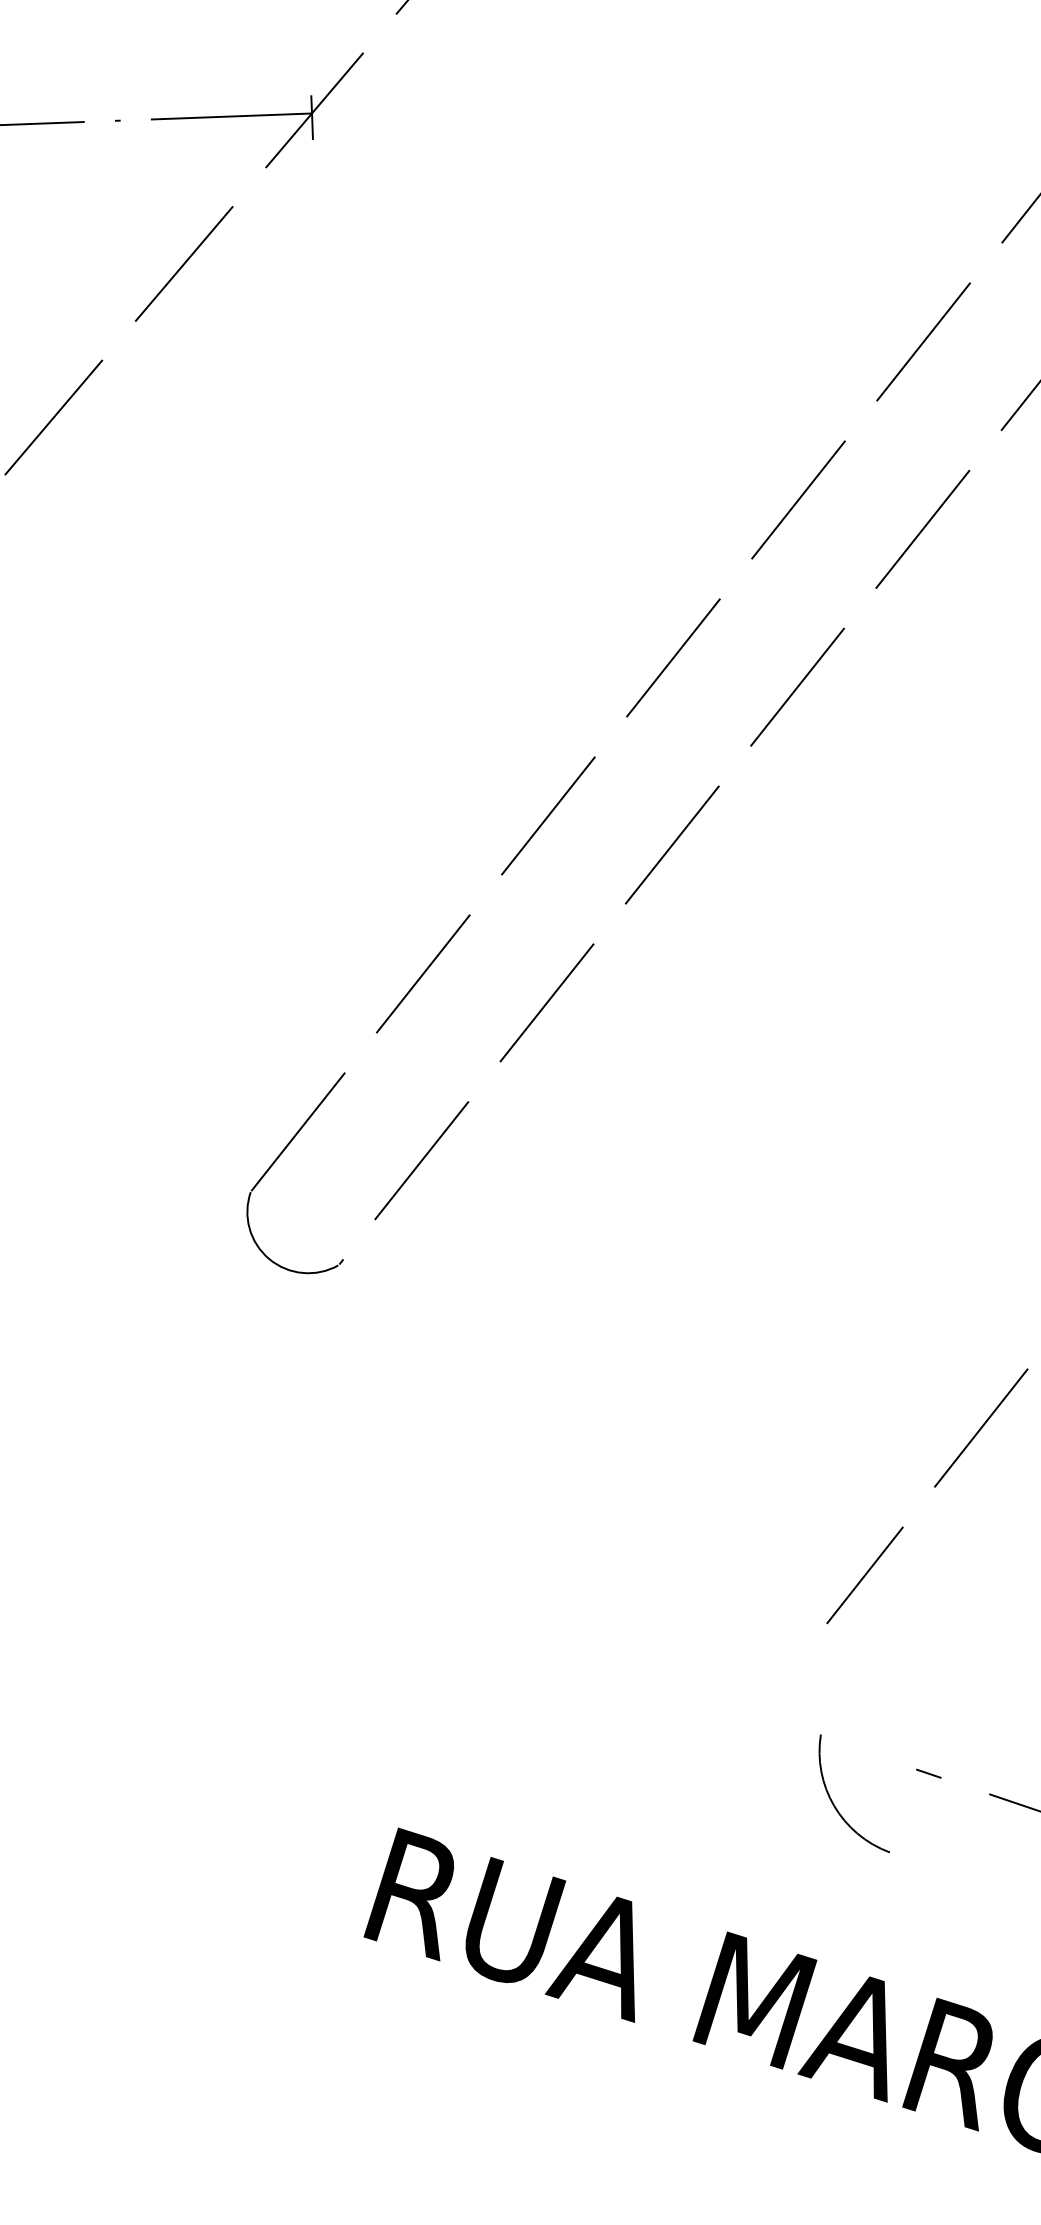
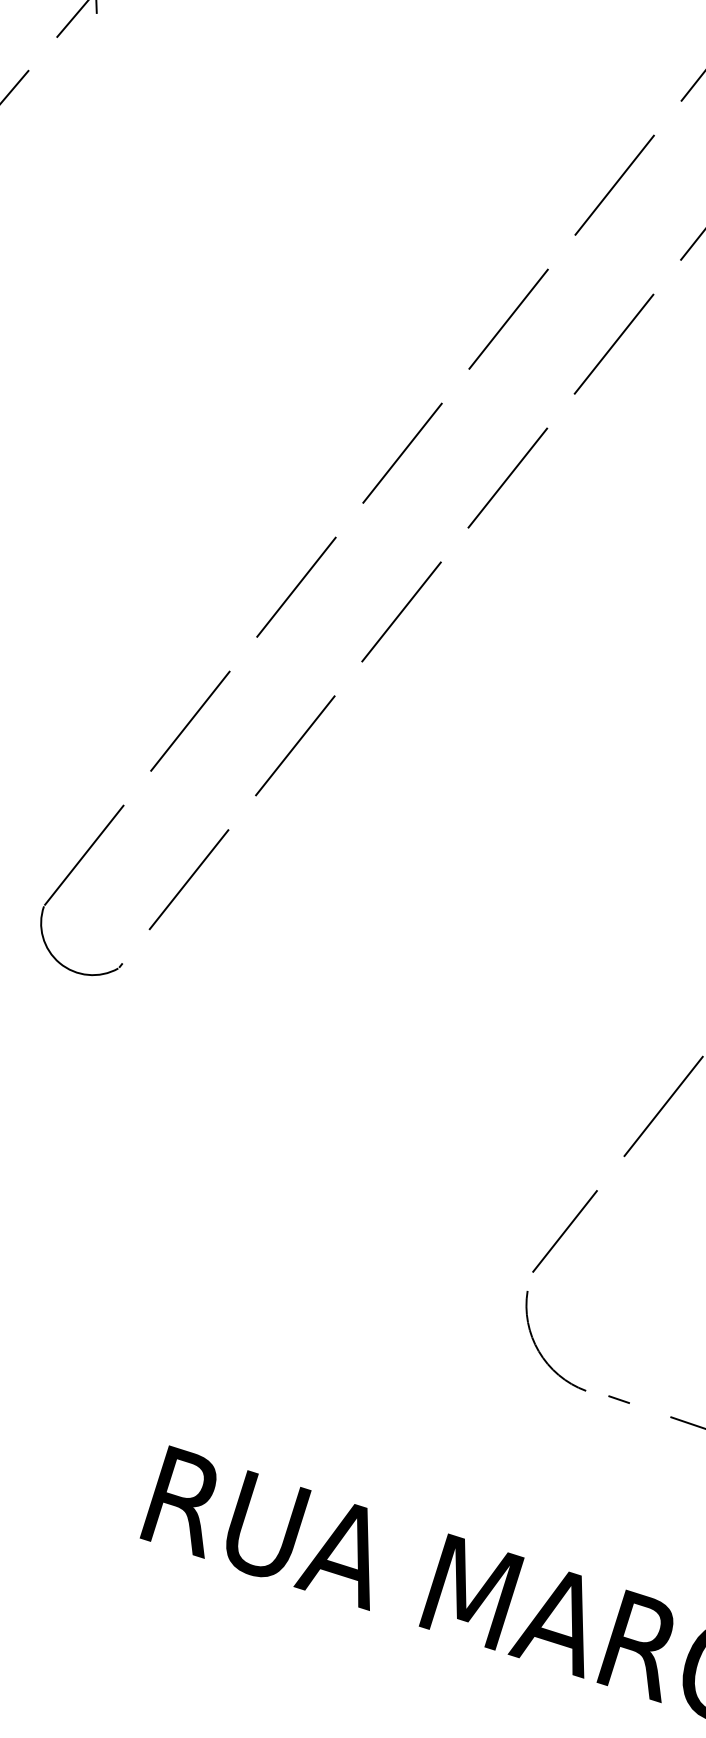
arc: (836, 1807) -> (540, 1352), moved

